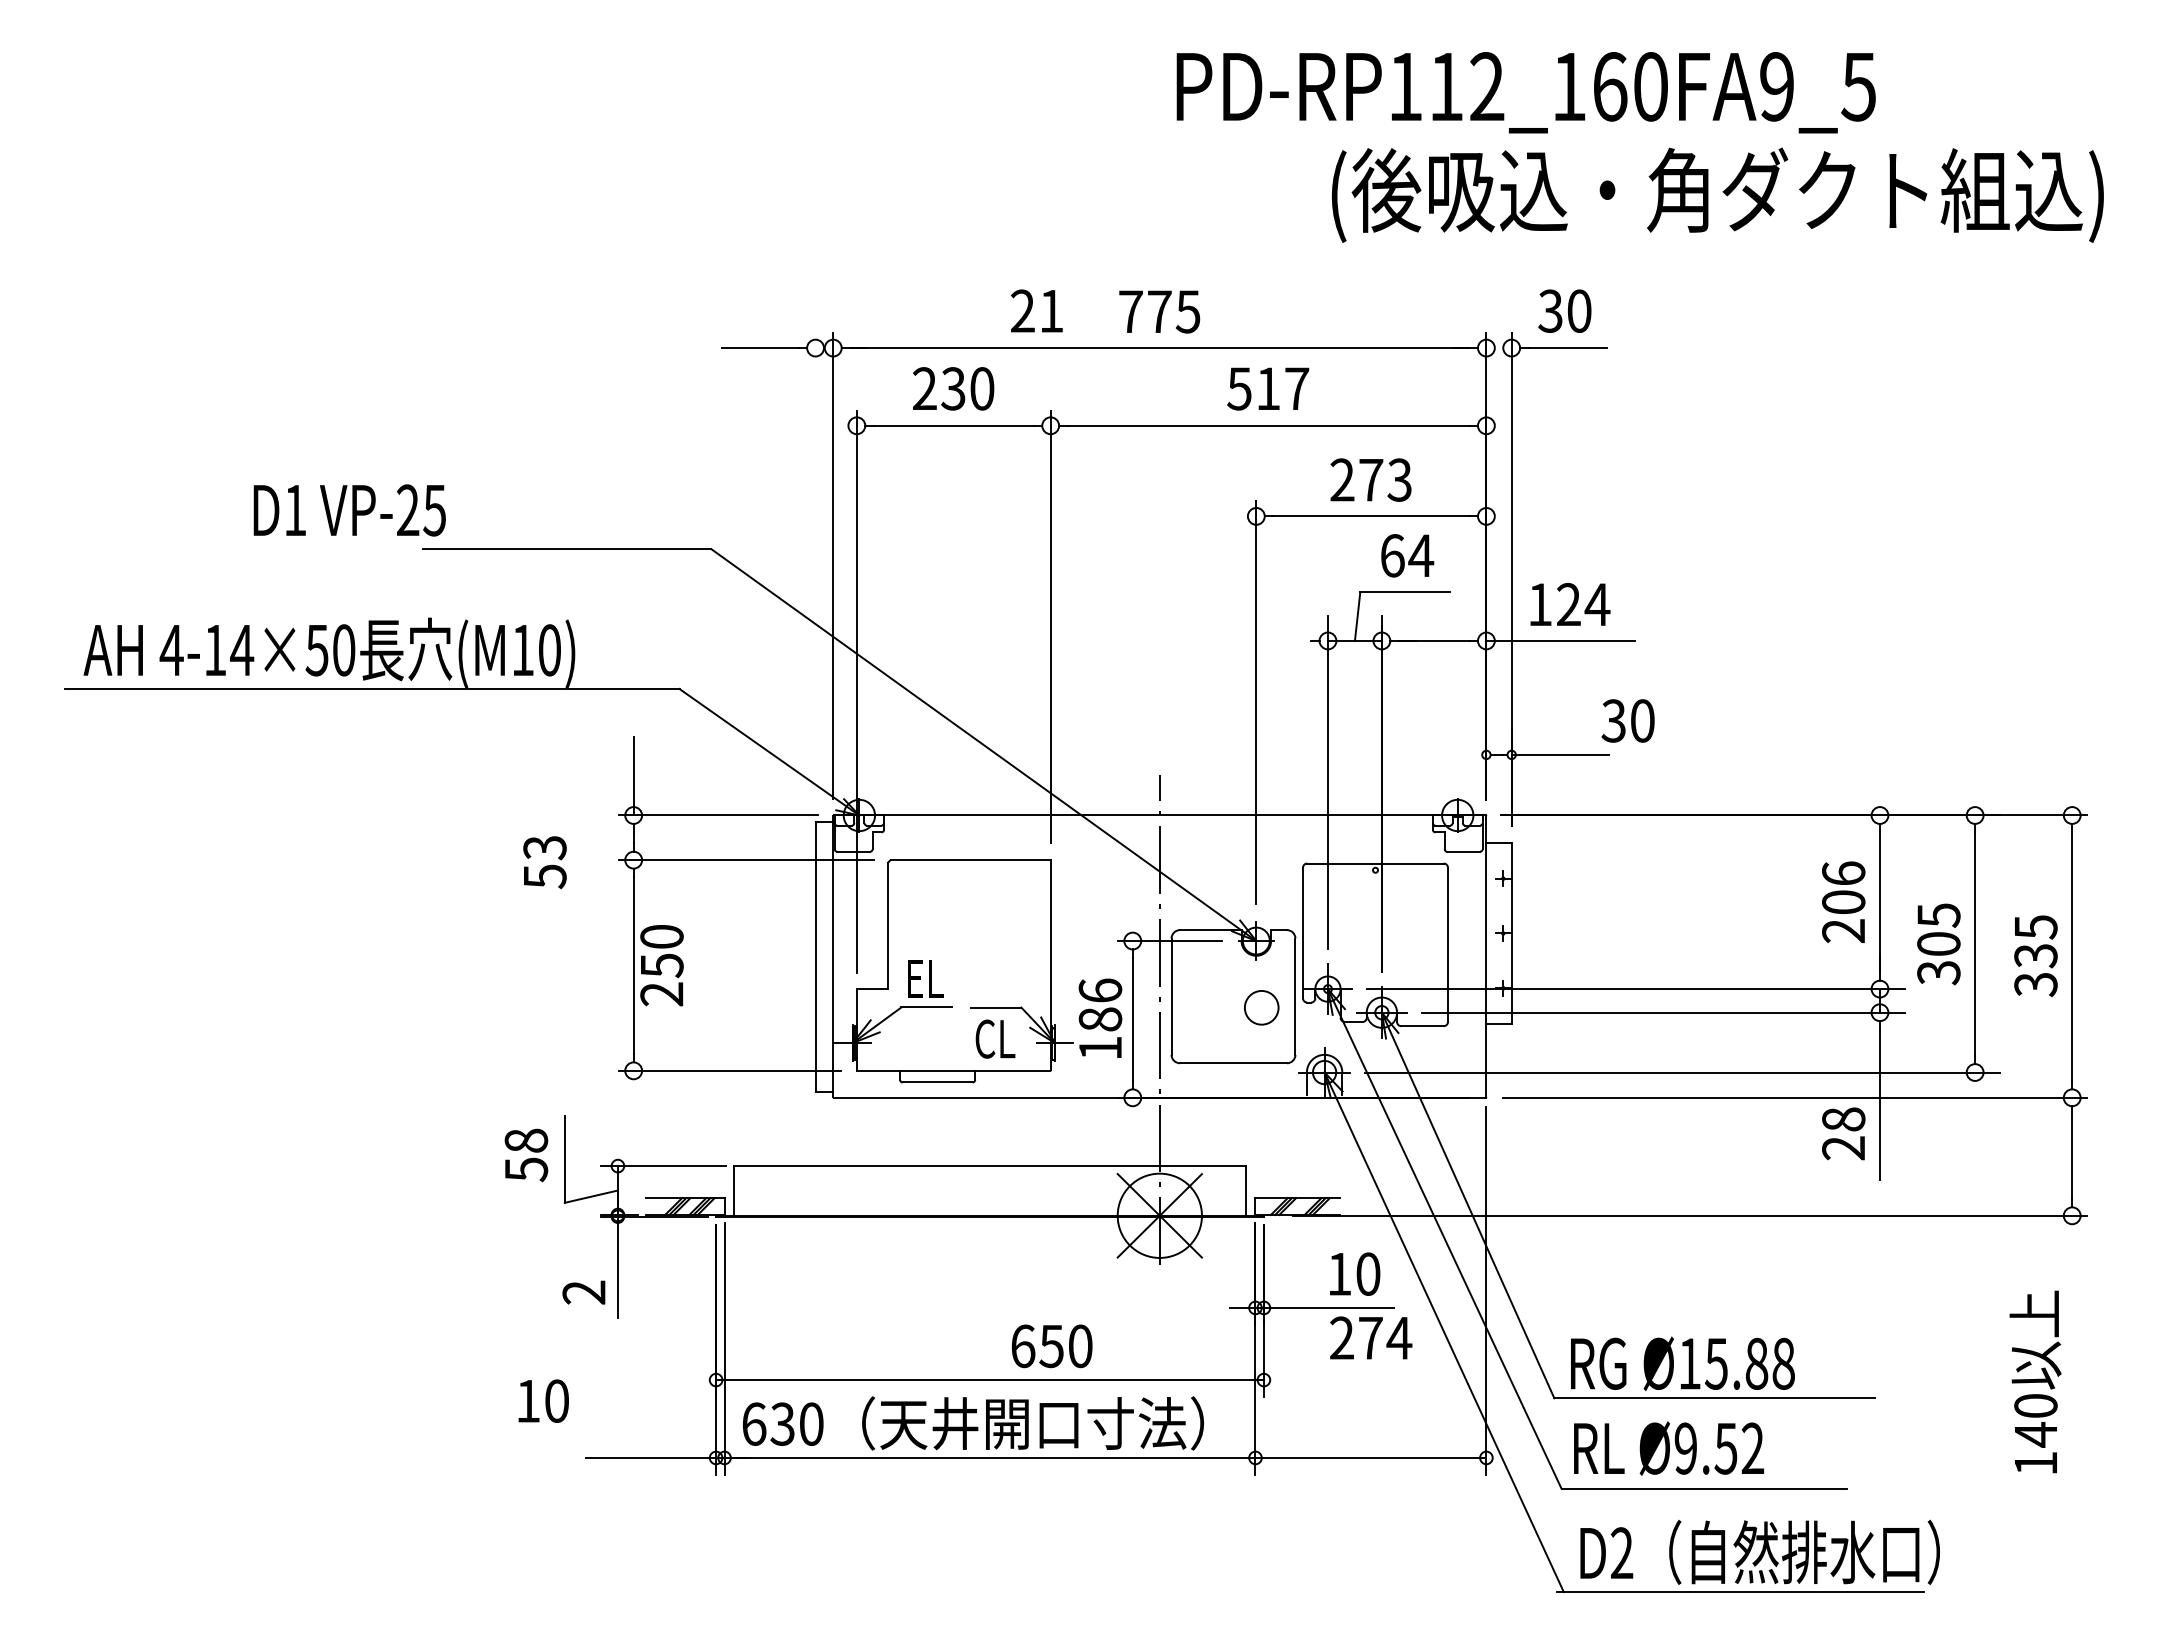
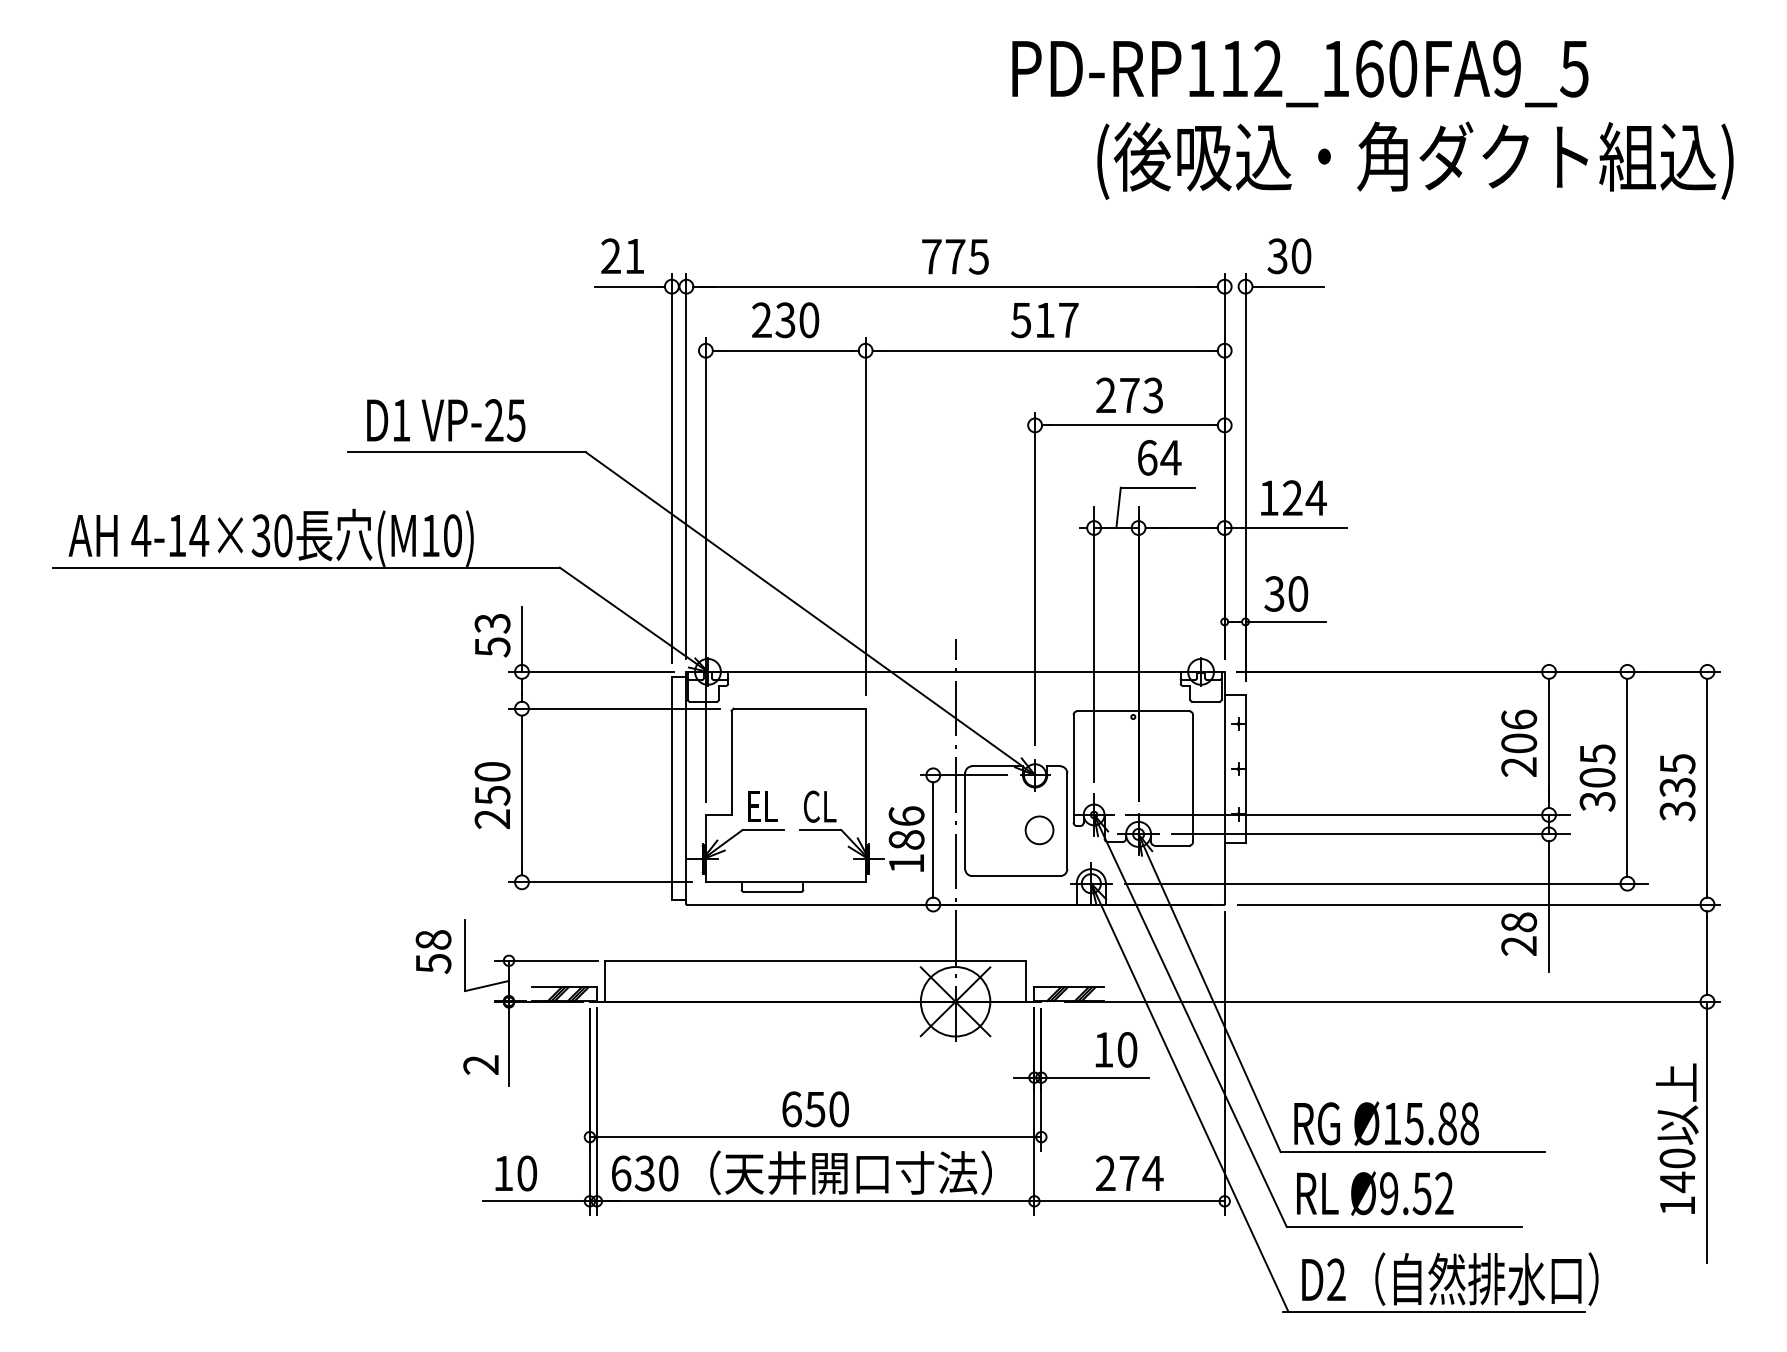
text: (1525, 92) -> (1299, 73), moved
text: (1036, 310) -> (622, 255), moved
text: (349, 510) -> (446, 420), moved
line: (815, 568) -> (671, 468), added
text: (316, 650) -> (260, 535), 4-14×50 -> 4-14×30
text: (1627, 720) -> (1285, 593), moved
text: (544, 862) -> (492, 635), moved
text: (661, 965) -> (492, 795), moved
text: (995, 1038) -> (820, 806), moved
text: (1371, 1337) -> (1130, 1172), moved
text: (1051, 1346) -> (815, 1109), moved
line: (2072, 1374) -> (1707, 1132), added
text: (543, 1400) -> (516, 1172), moved

